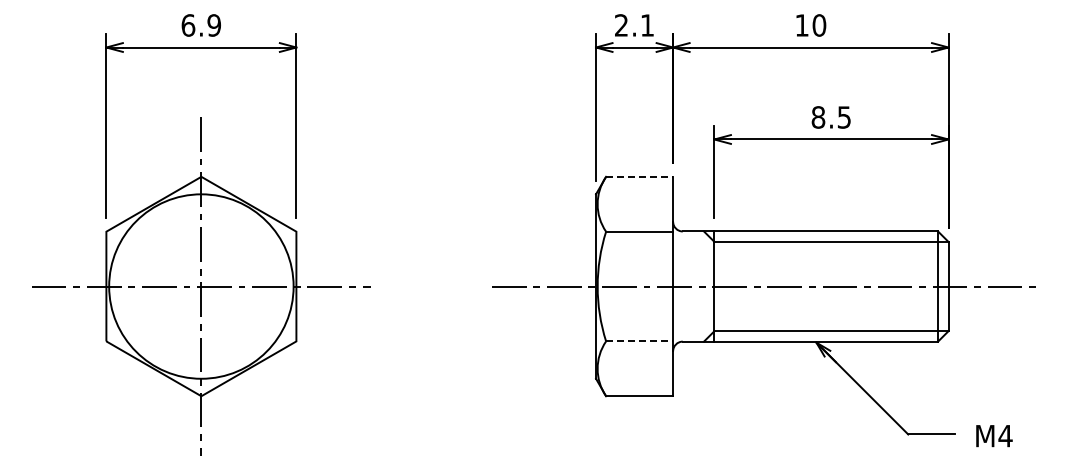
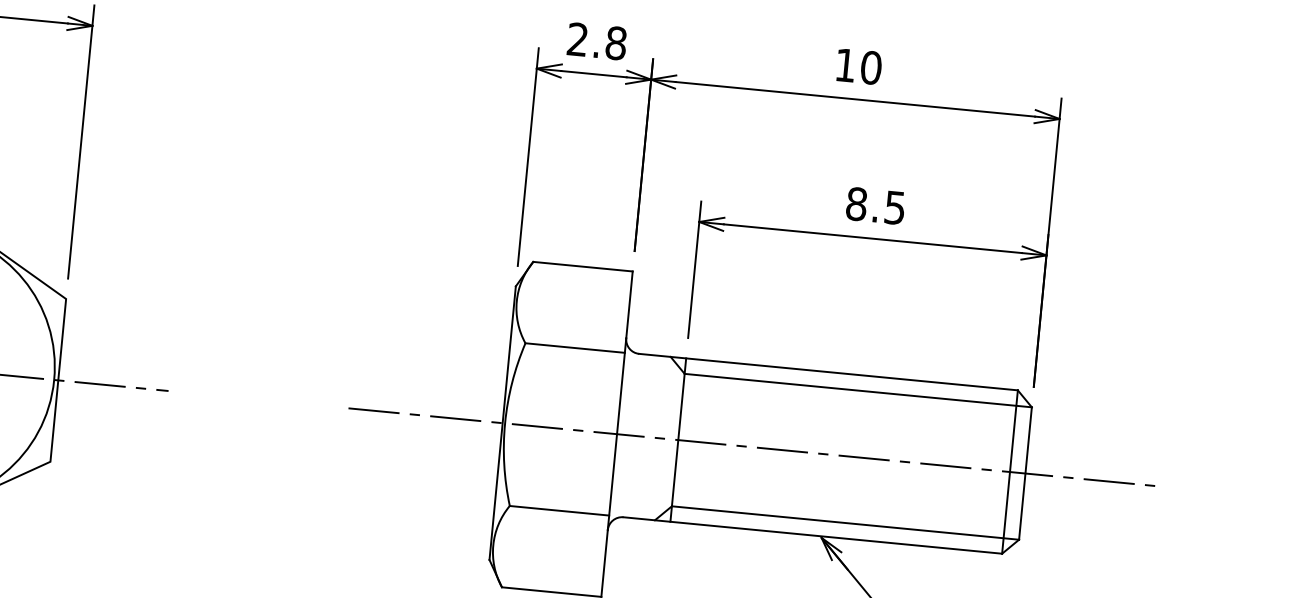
text: (647, 25) -> (616, 43), 2.1 -> 2.8
line: (639, 176) -> (582, 266), dashed -> solid
line: (639, 341) -> (559, 510), dashed -> solid

